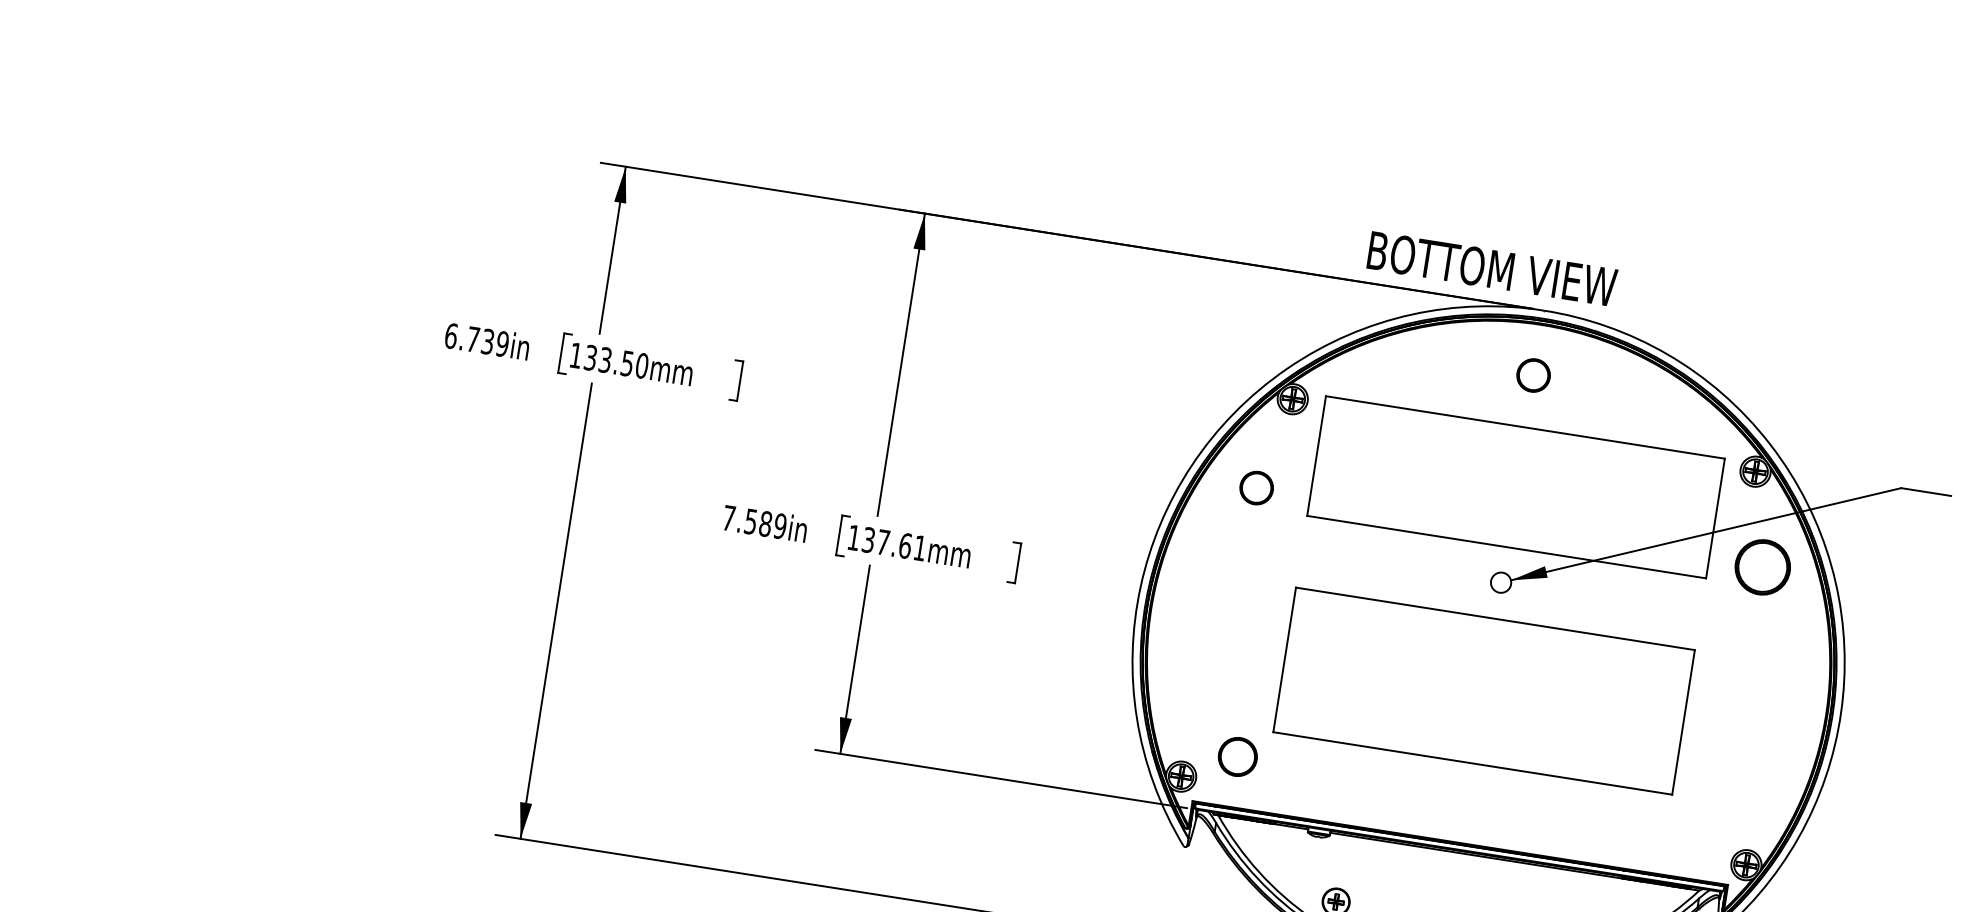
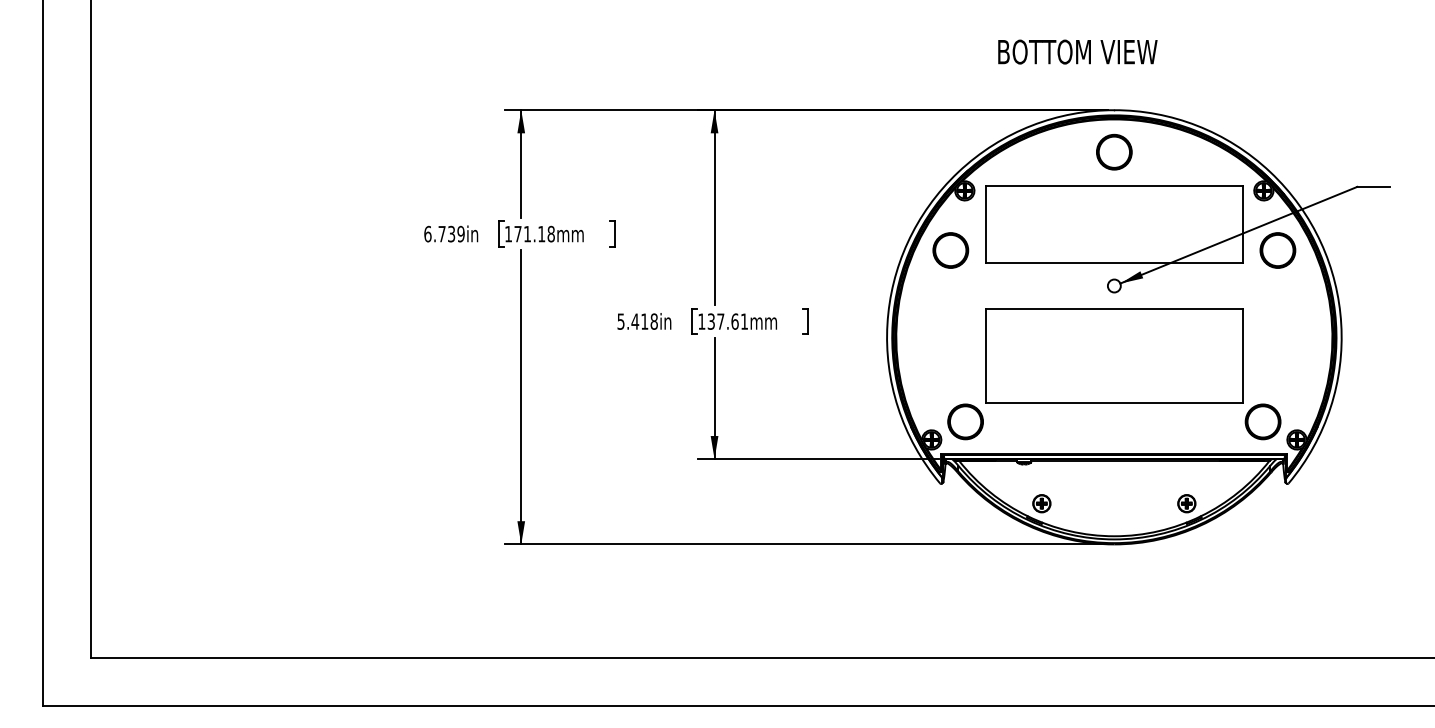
text: (1491, 268) -> (1077, 51), moved
text: (616, 360) -> (534, 233), 133.50mm -> 171.18mm
part: (1533, 374) -> (1114, 151), size x1.67
part: (1256, 488) -> (950, 250), size x1.67
text: (754, 522) -> (637, 321), 7.589in -> 5.418in
part: (1237, 756) -> (965, 421), size x1.43
part: (1697, 828) -> (1262, 421), added

